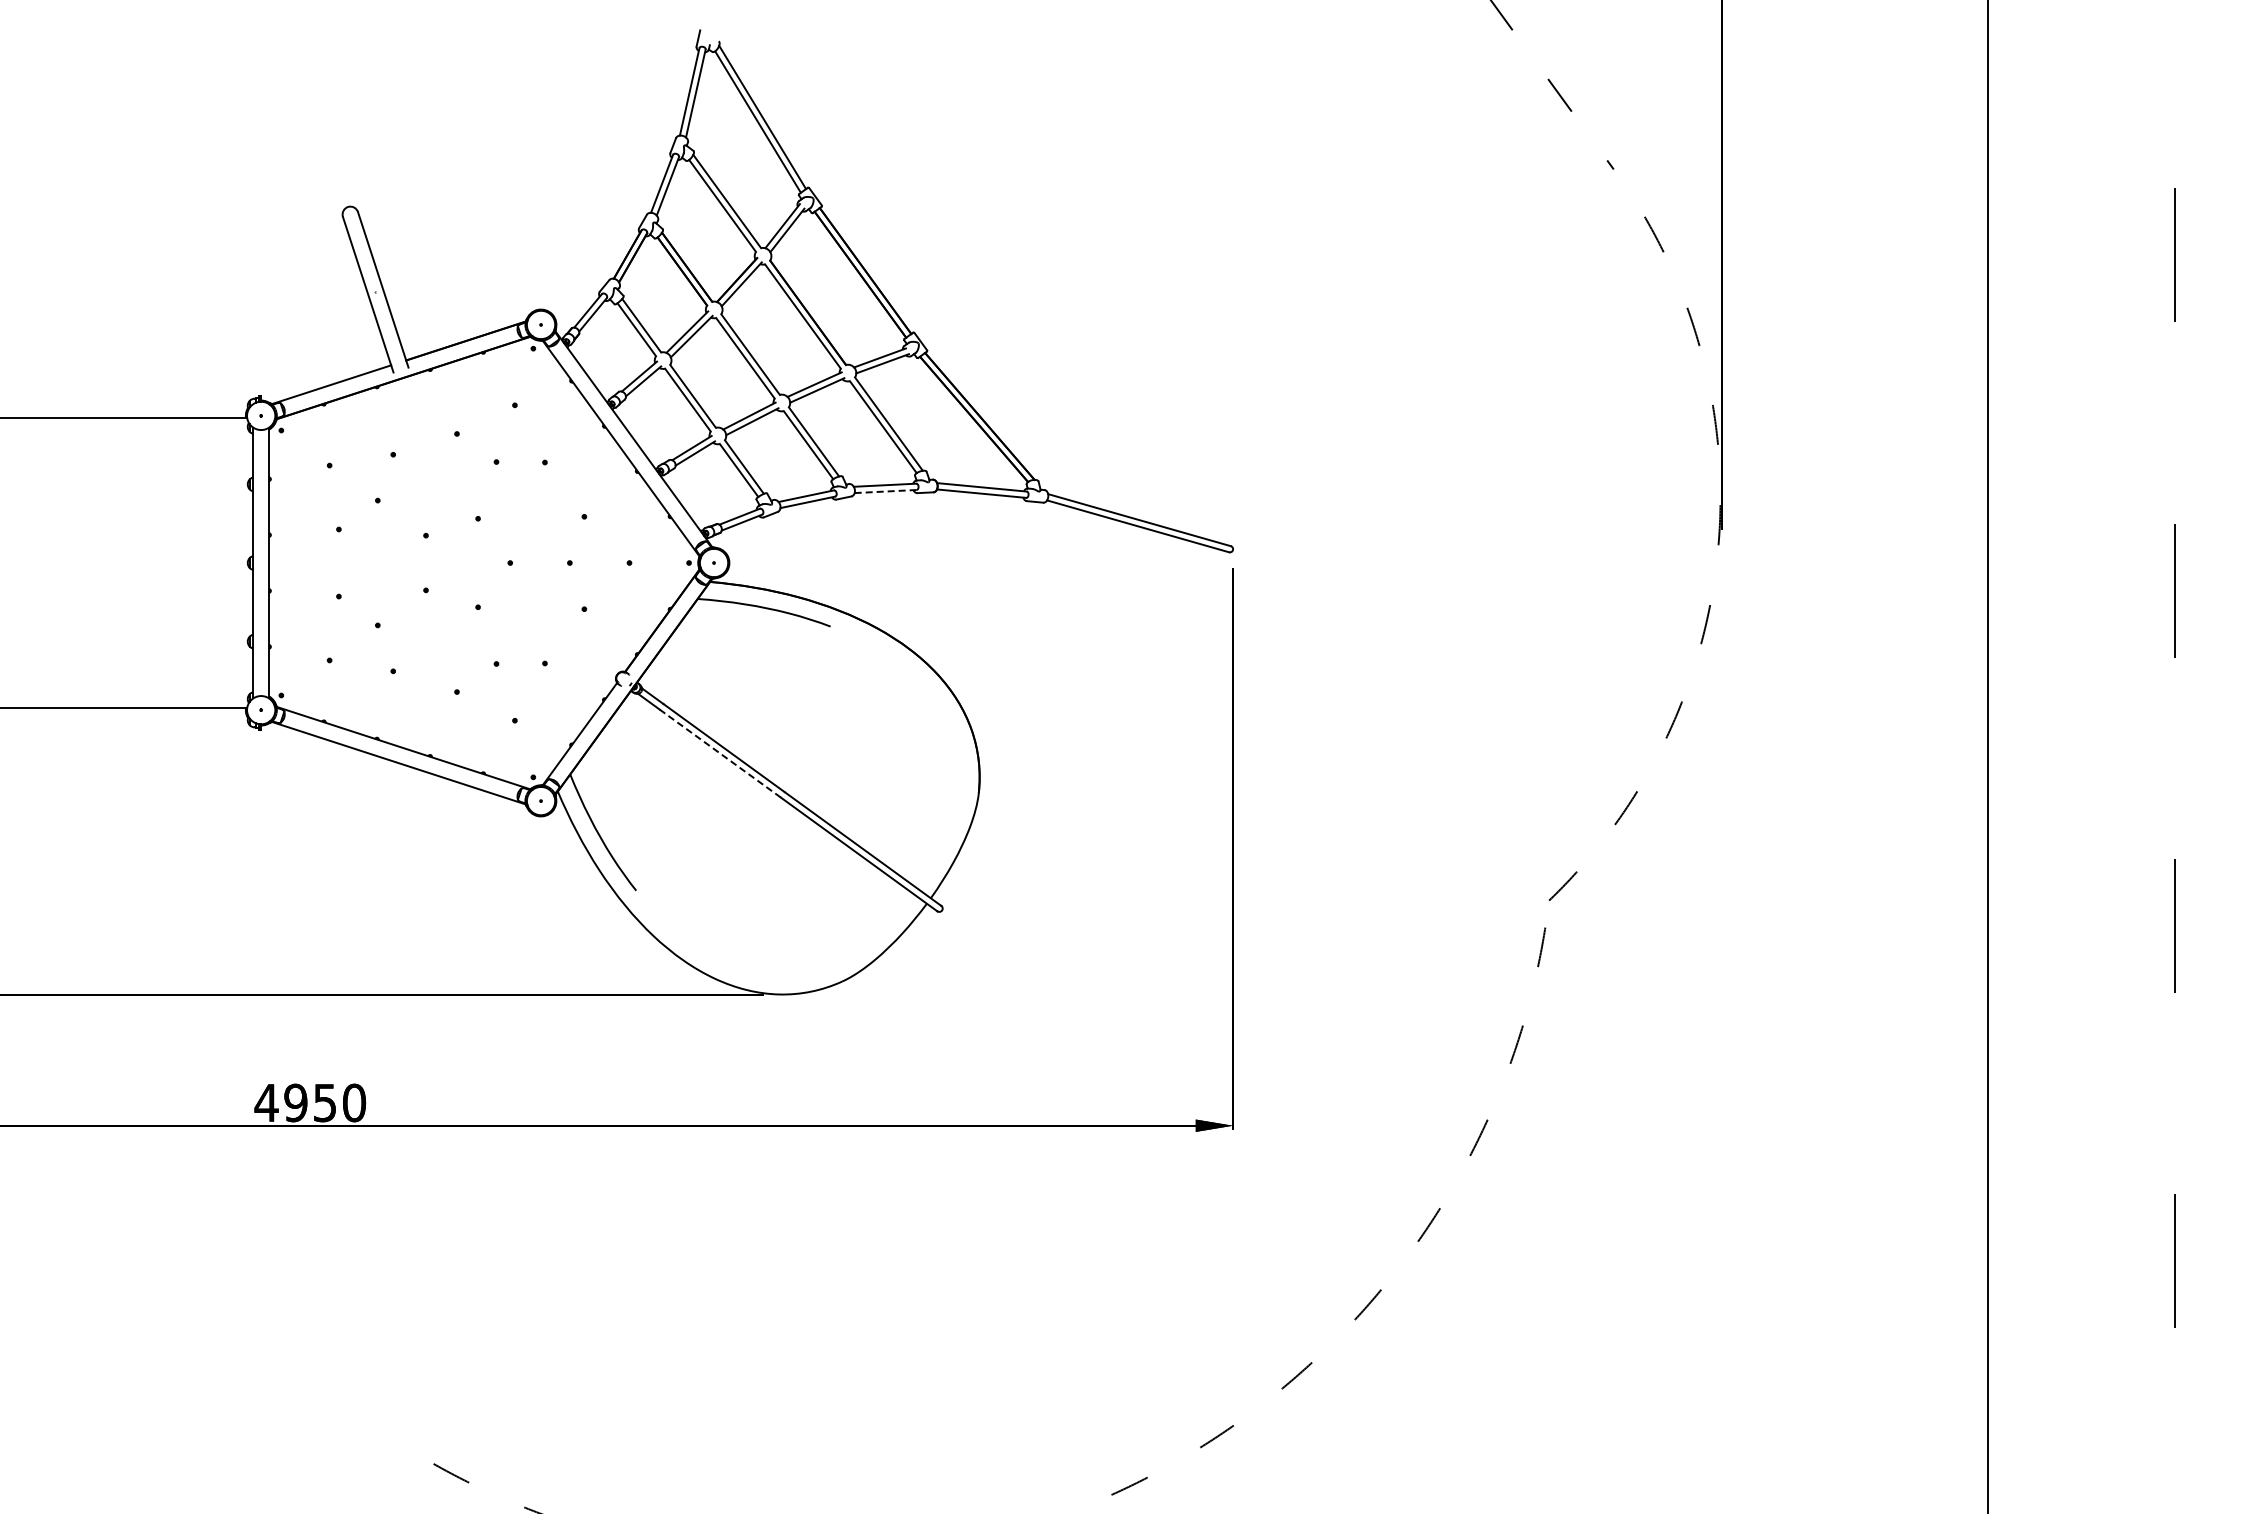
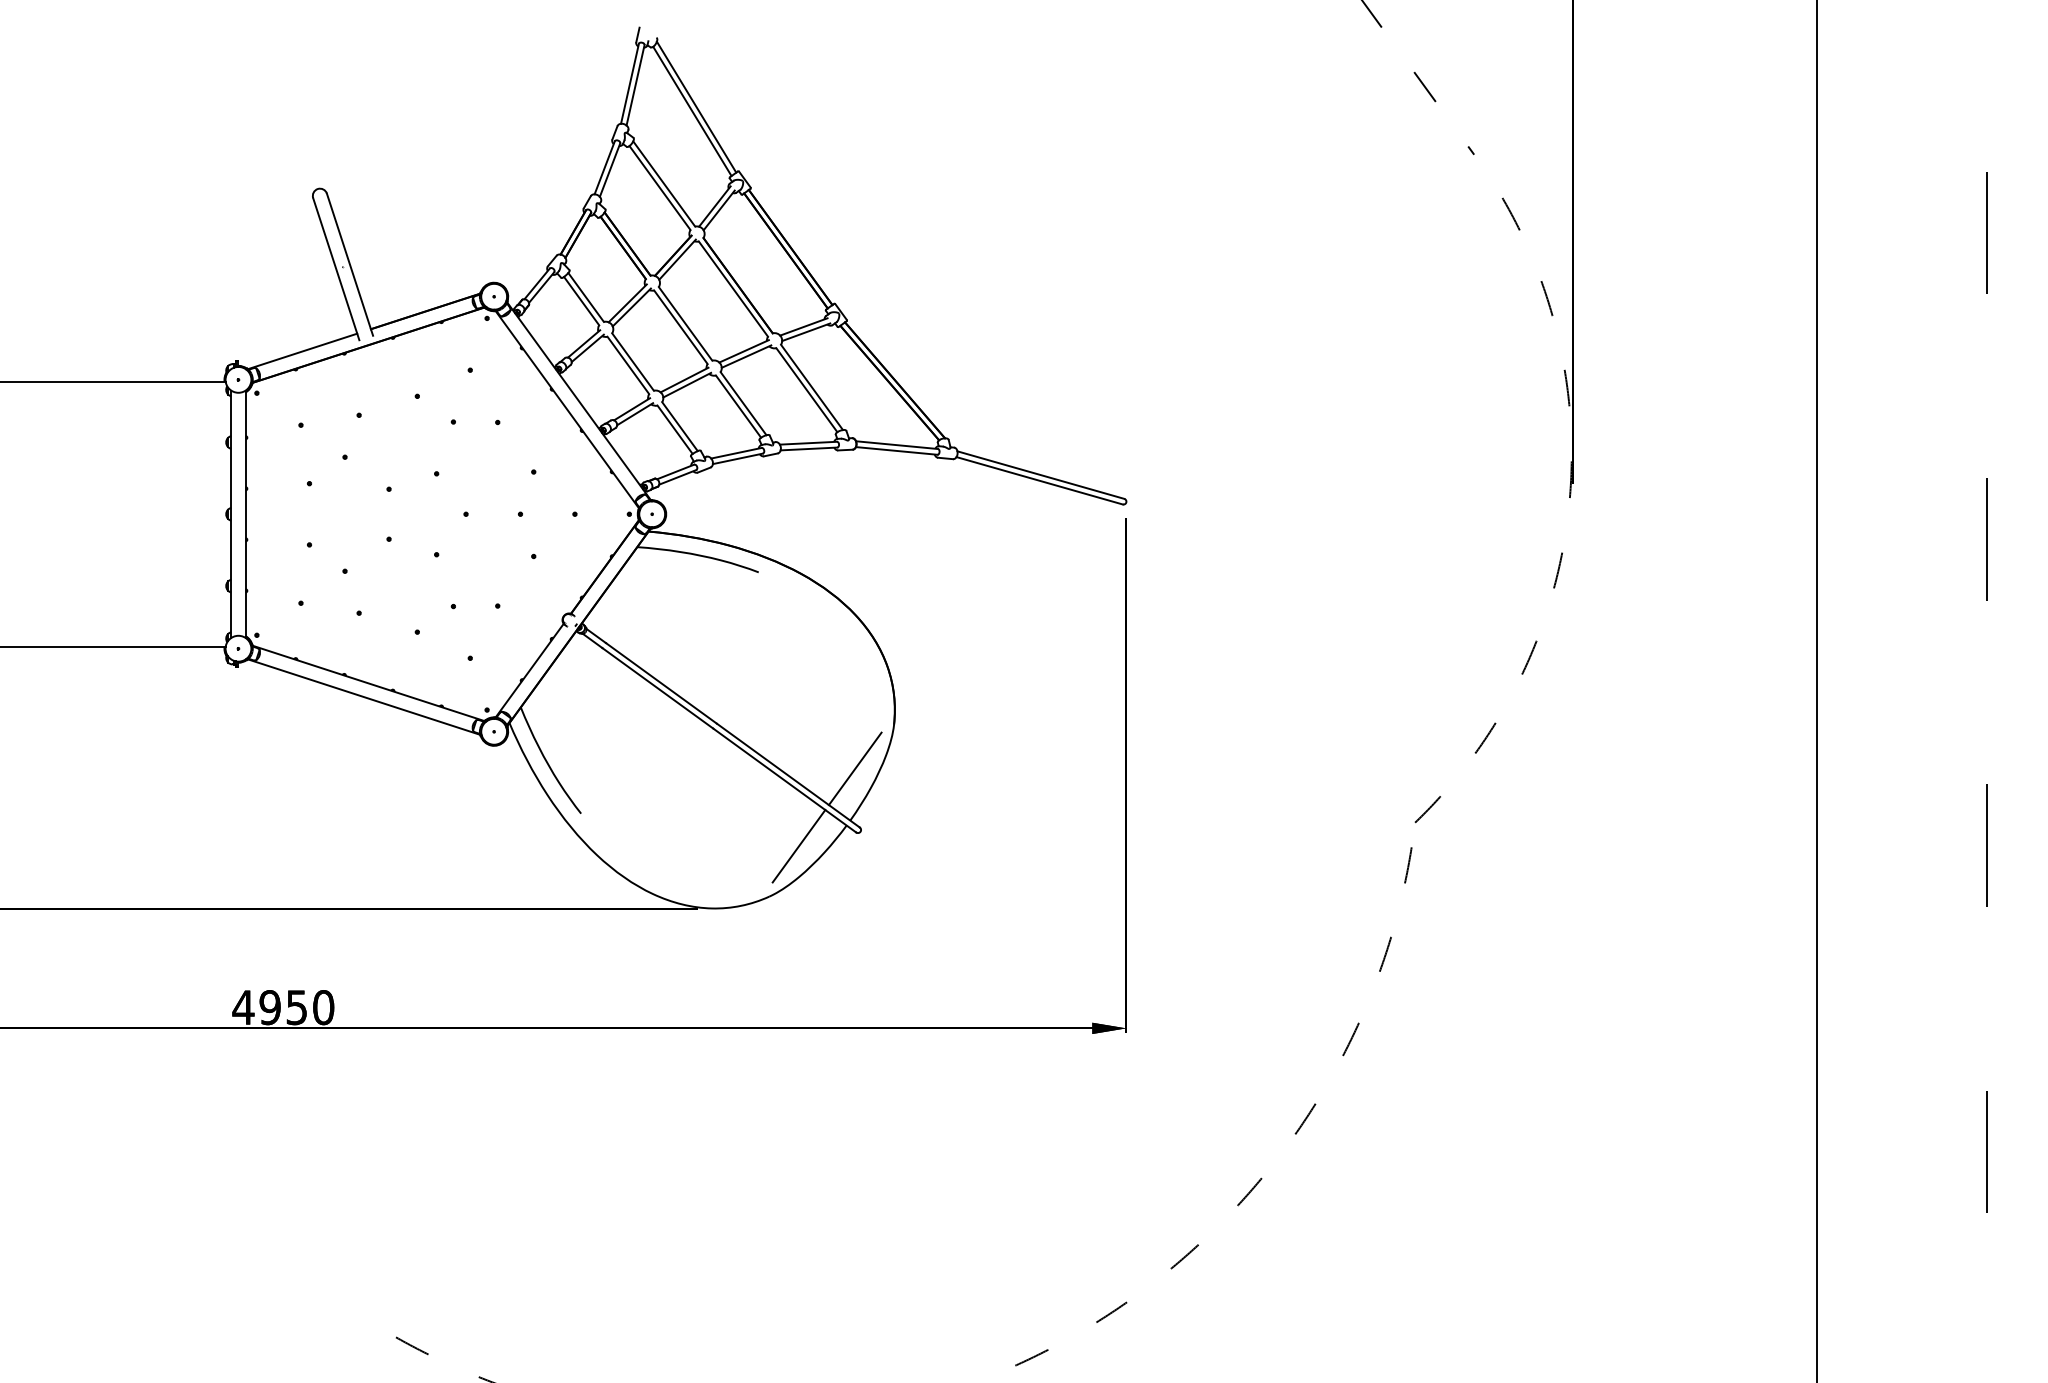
line: (885, 491) -> (808, 448), dashed -> solid
line: (720, 753) -> (658, 688), dashed -> solid
line: (936, 841) -> (855, 768), added
line: (874, 926) -> (798, 846), added

